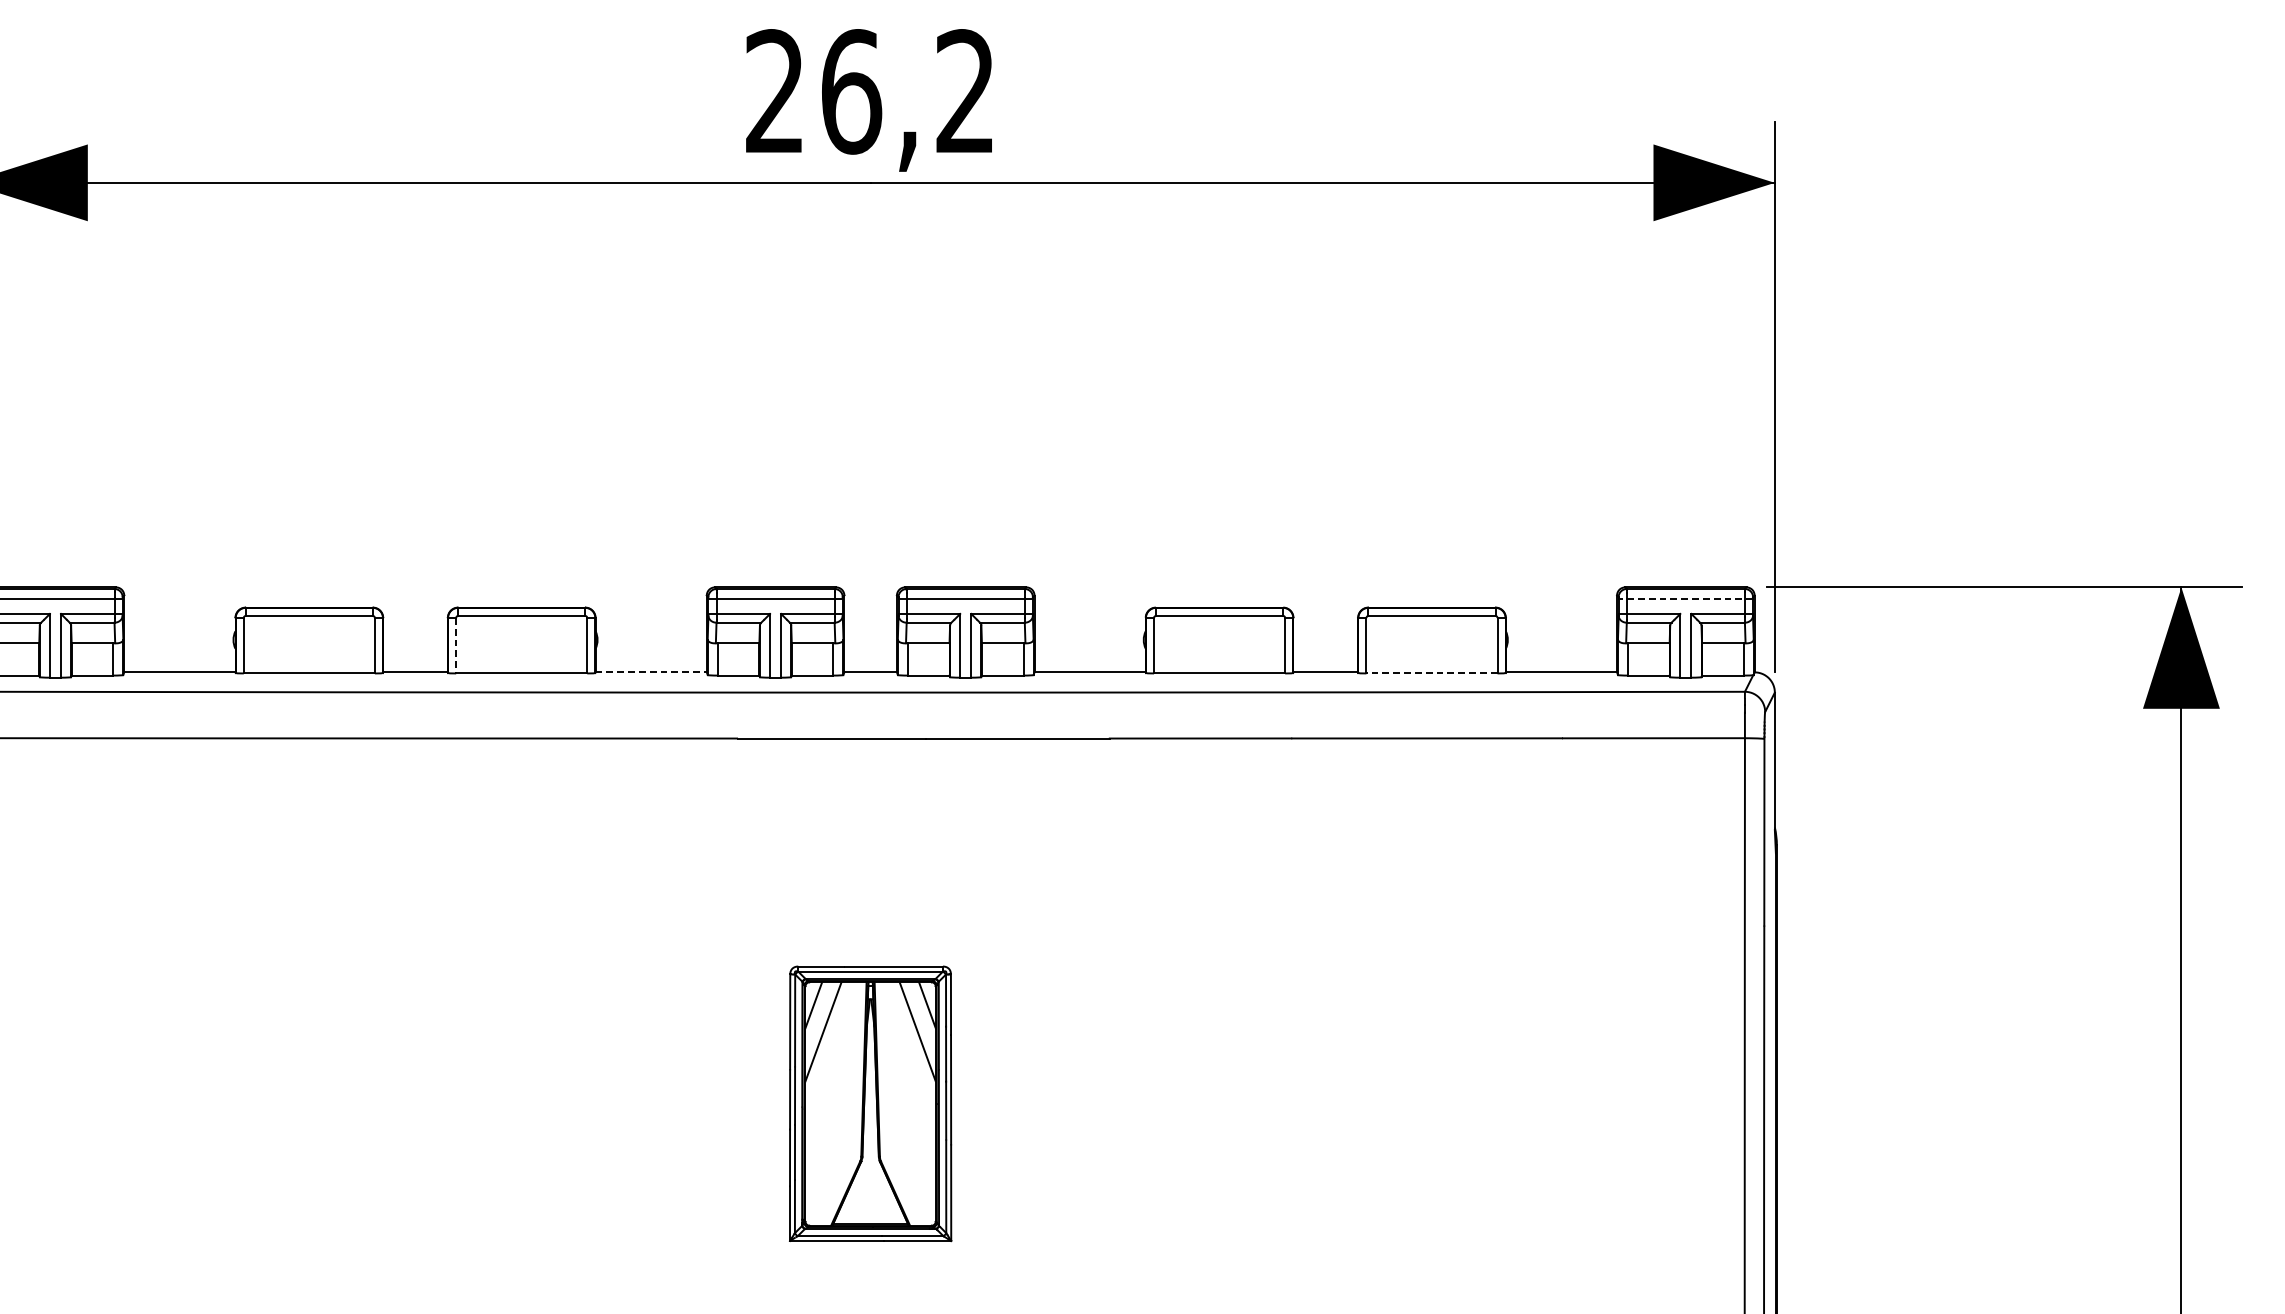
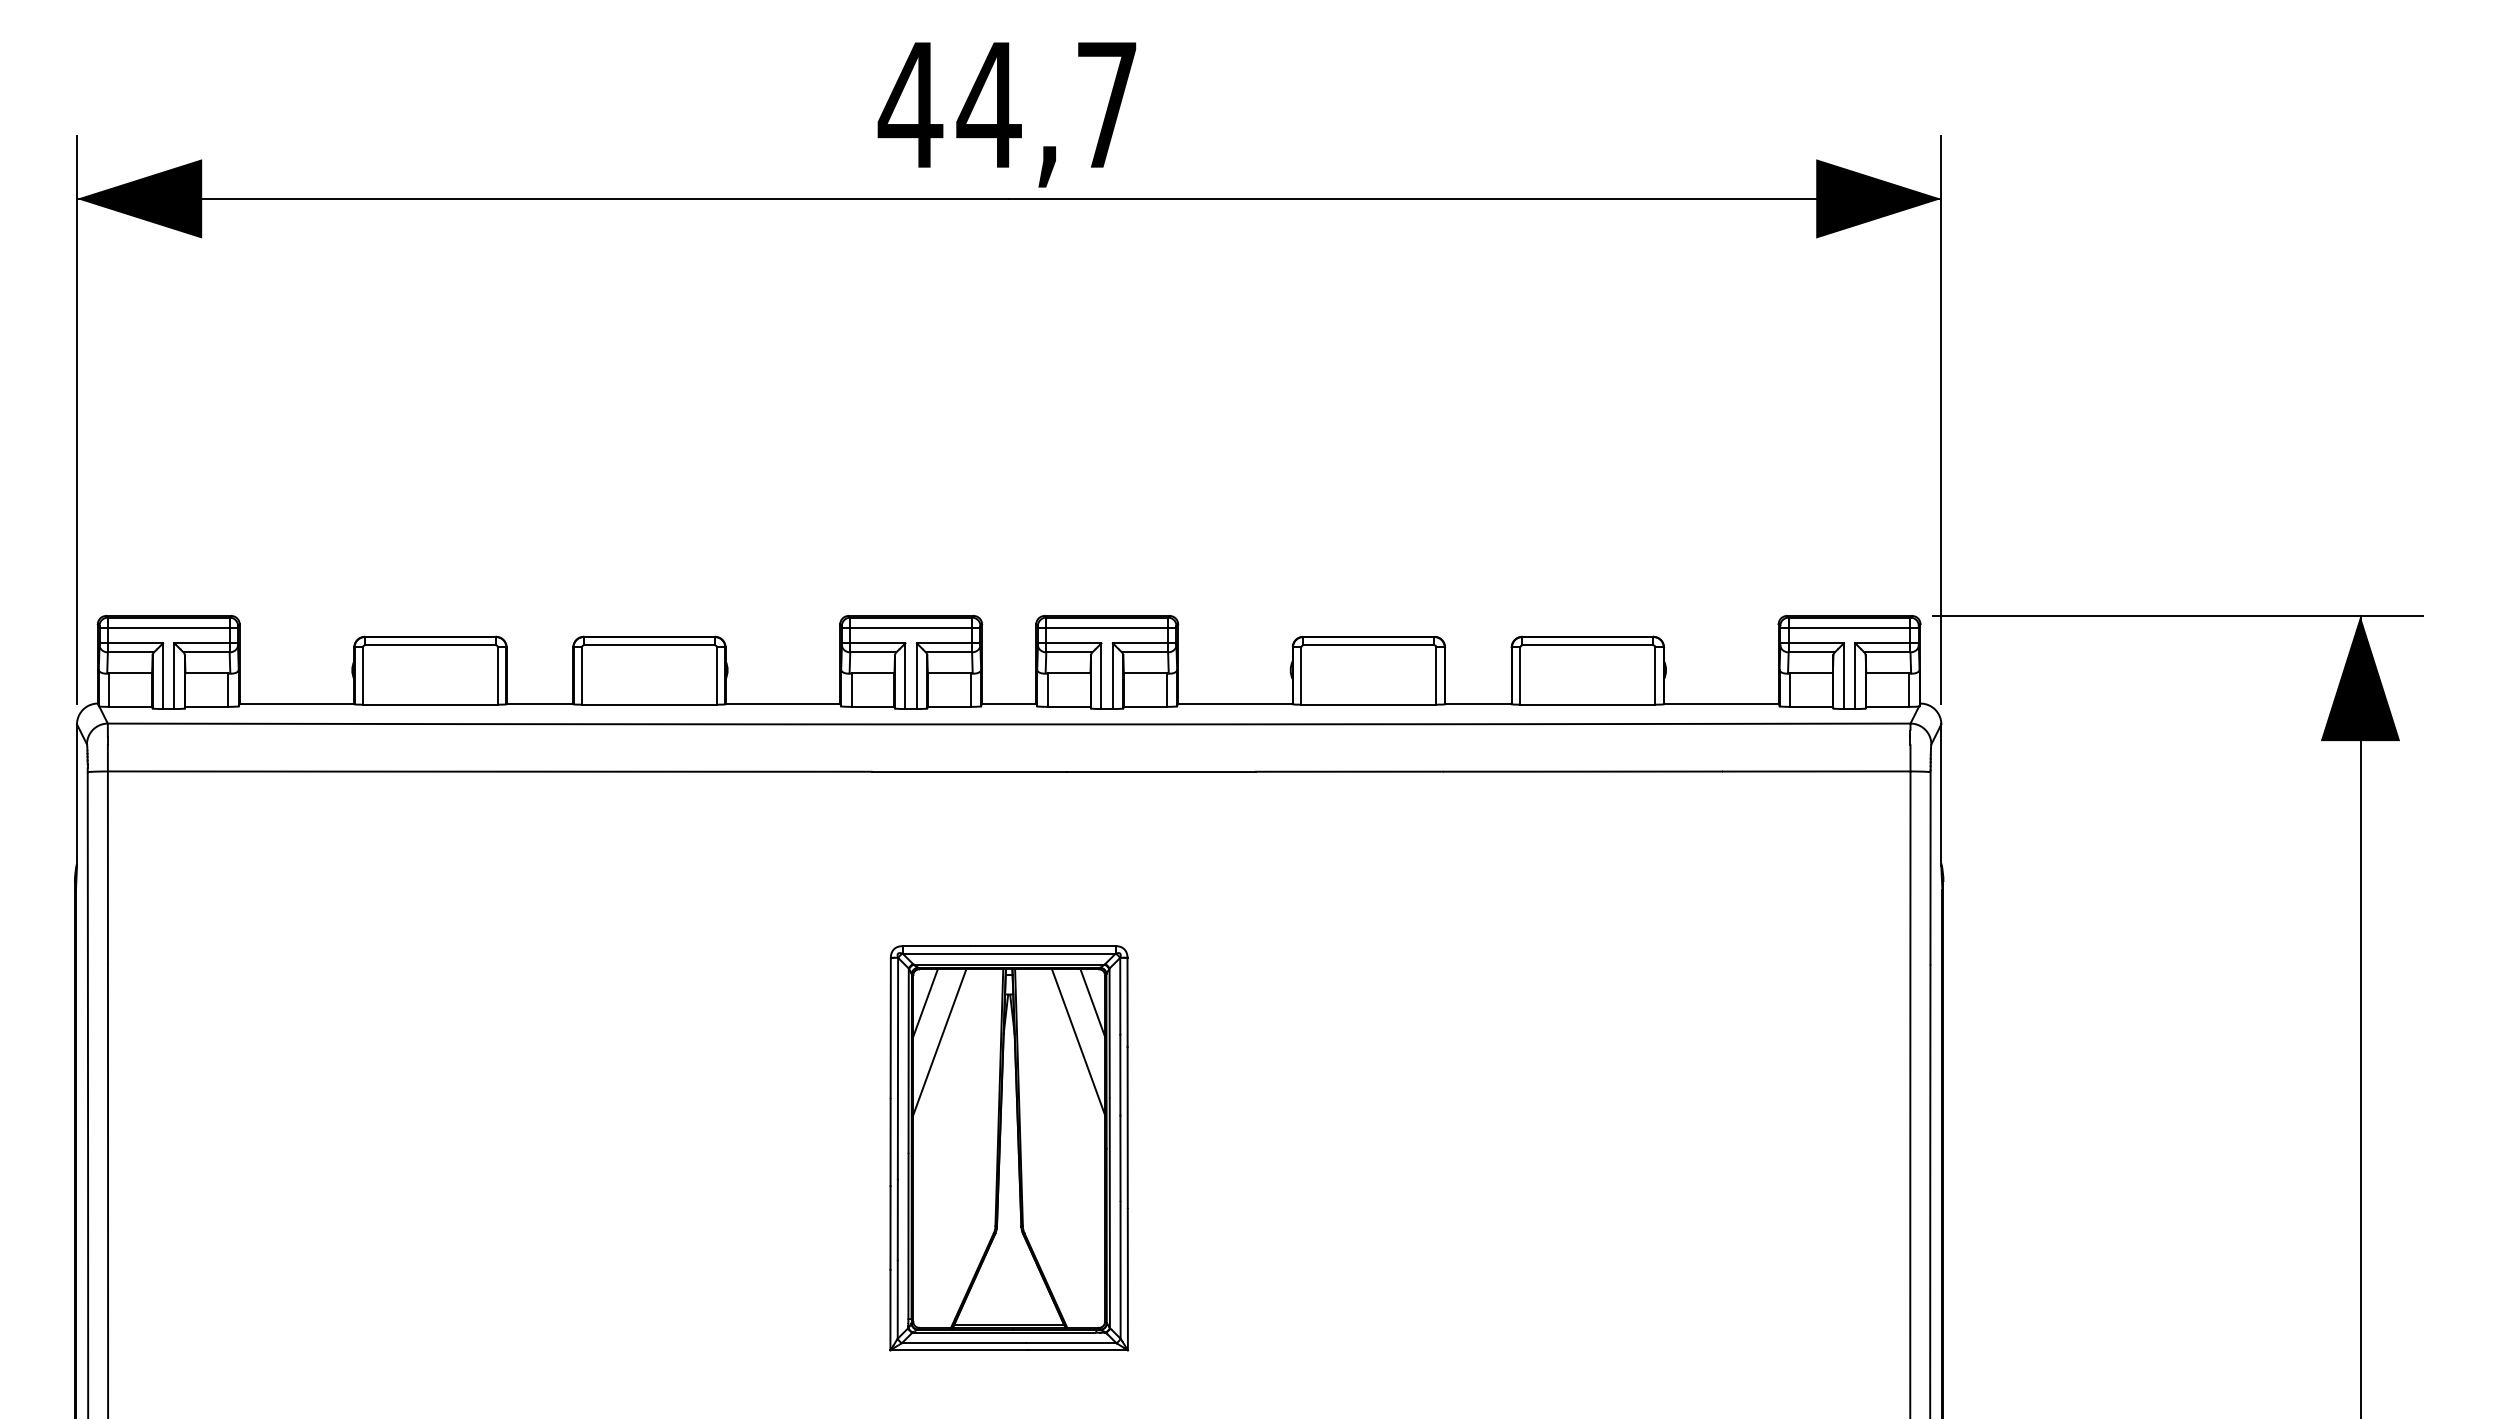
text: (868, 91) -> (1006, 104), 26,2 -> 44,7
line: (1685, 599) -> (1849, 628), dashed -> solid
line: (455, 646) -> (581, 676), dashed -> solid
line: (651, 672) -> (783, 703), dashed -> solid
line: (1431, 673) -> (1587, 704), dashed -> solid
part: (870, 1103) -> (1008, 1148), size x1.43

